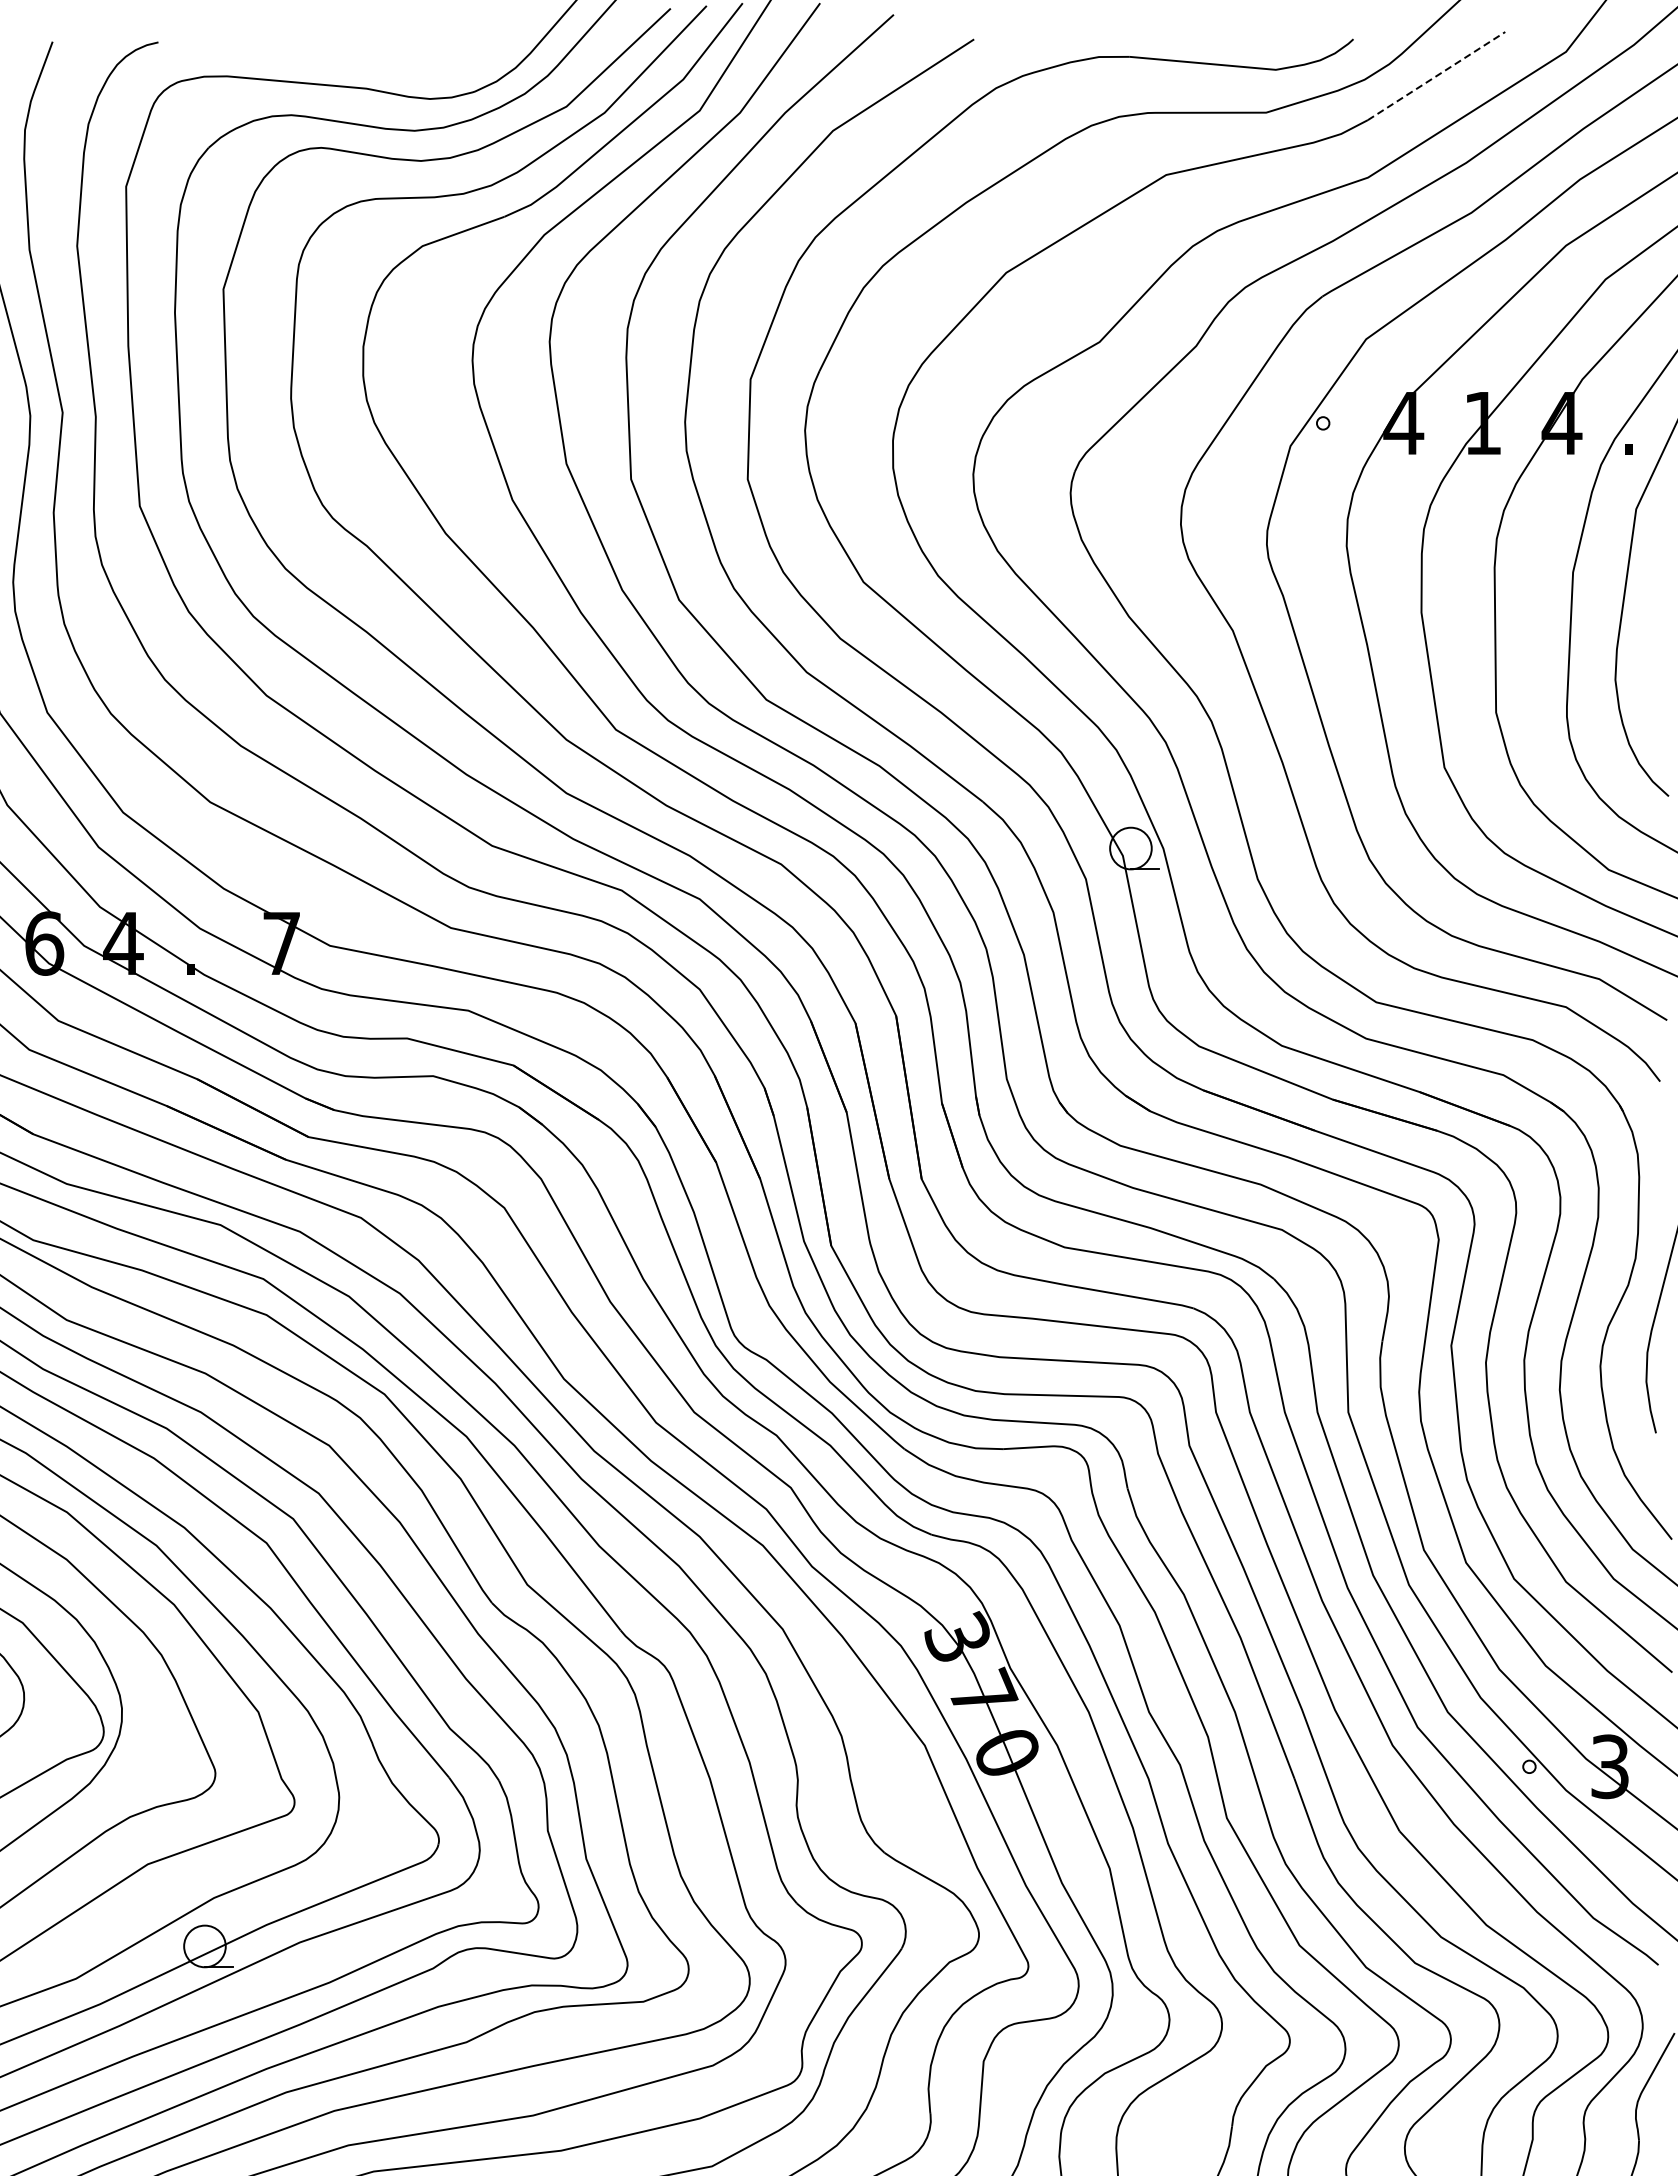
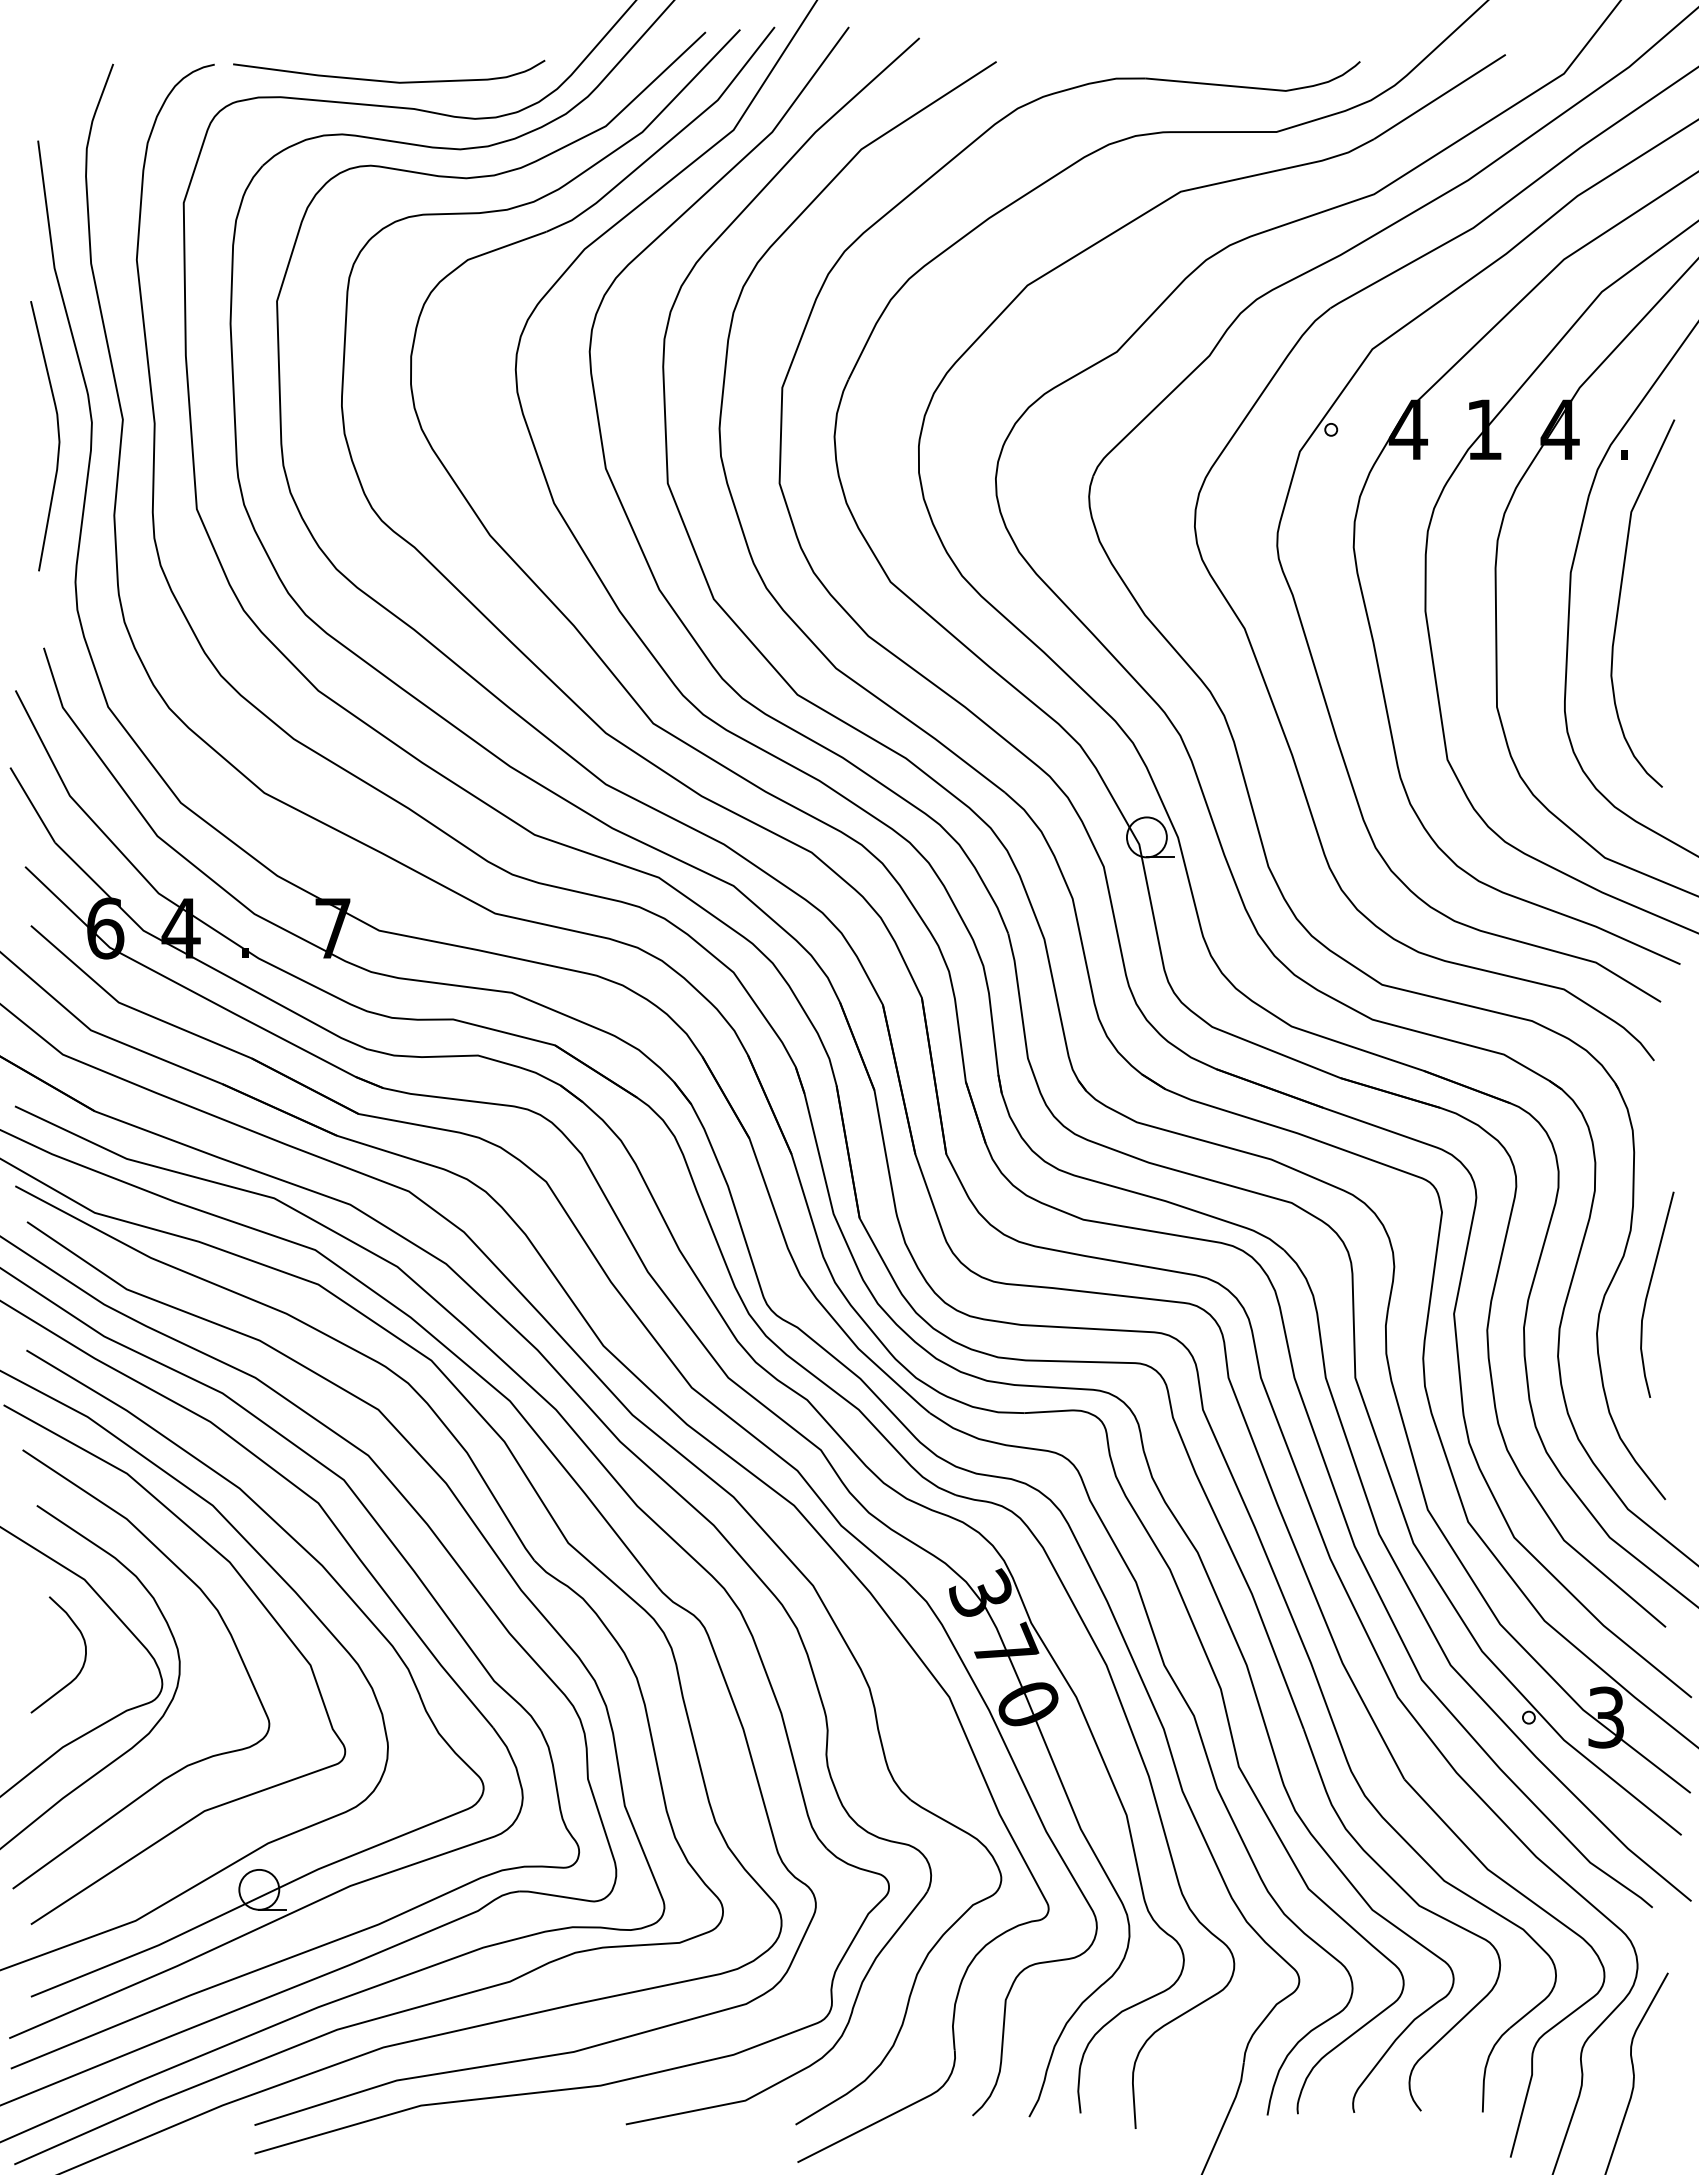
curve: (339, 58) -> (388, 80), added
line: (1437, 75) -> (1440, 96), dashed -> solid

